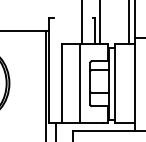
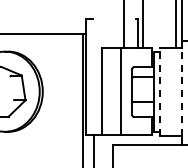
line: (114, 84) -> (159, 92), solid -> dashed
line: (134, 84) -> (181, 92), solid -> dashed

